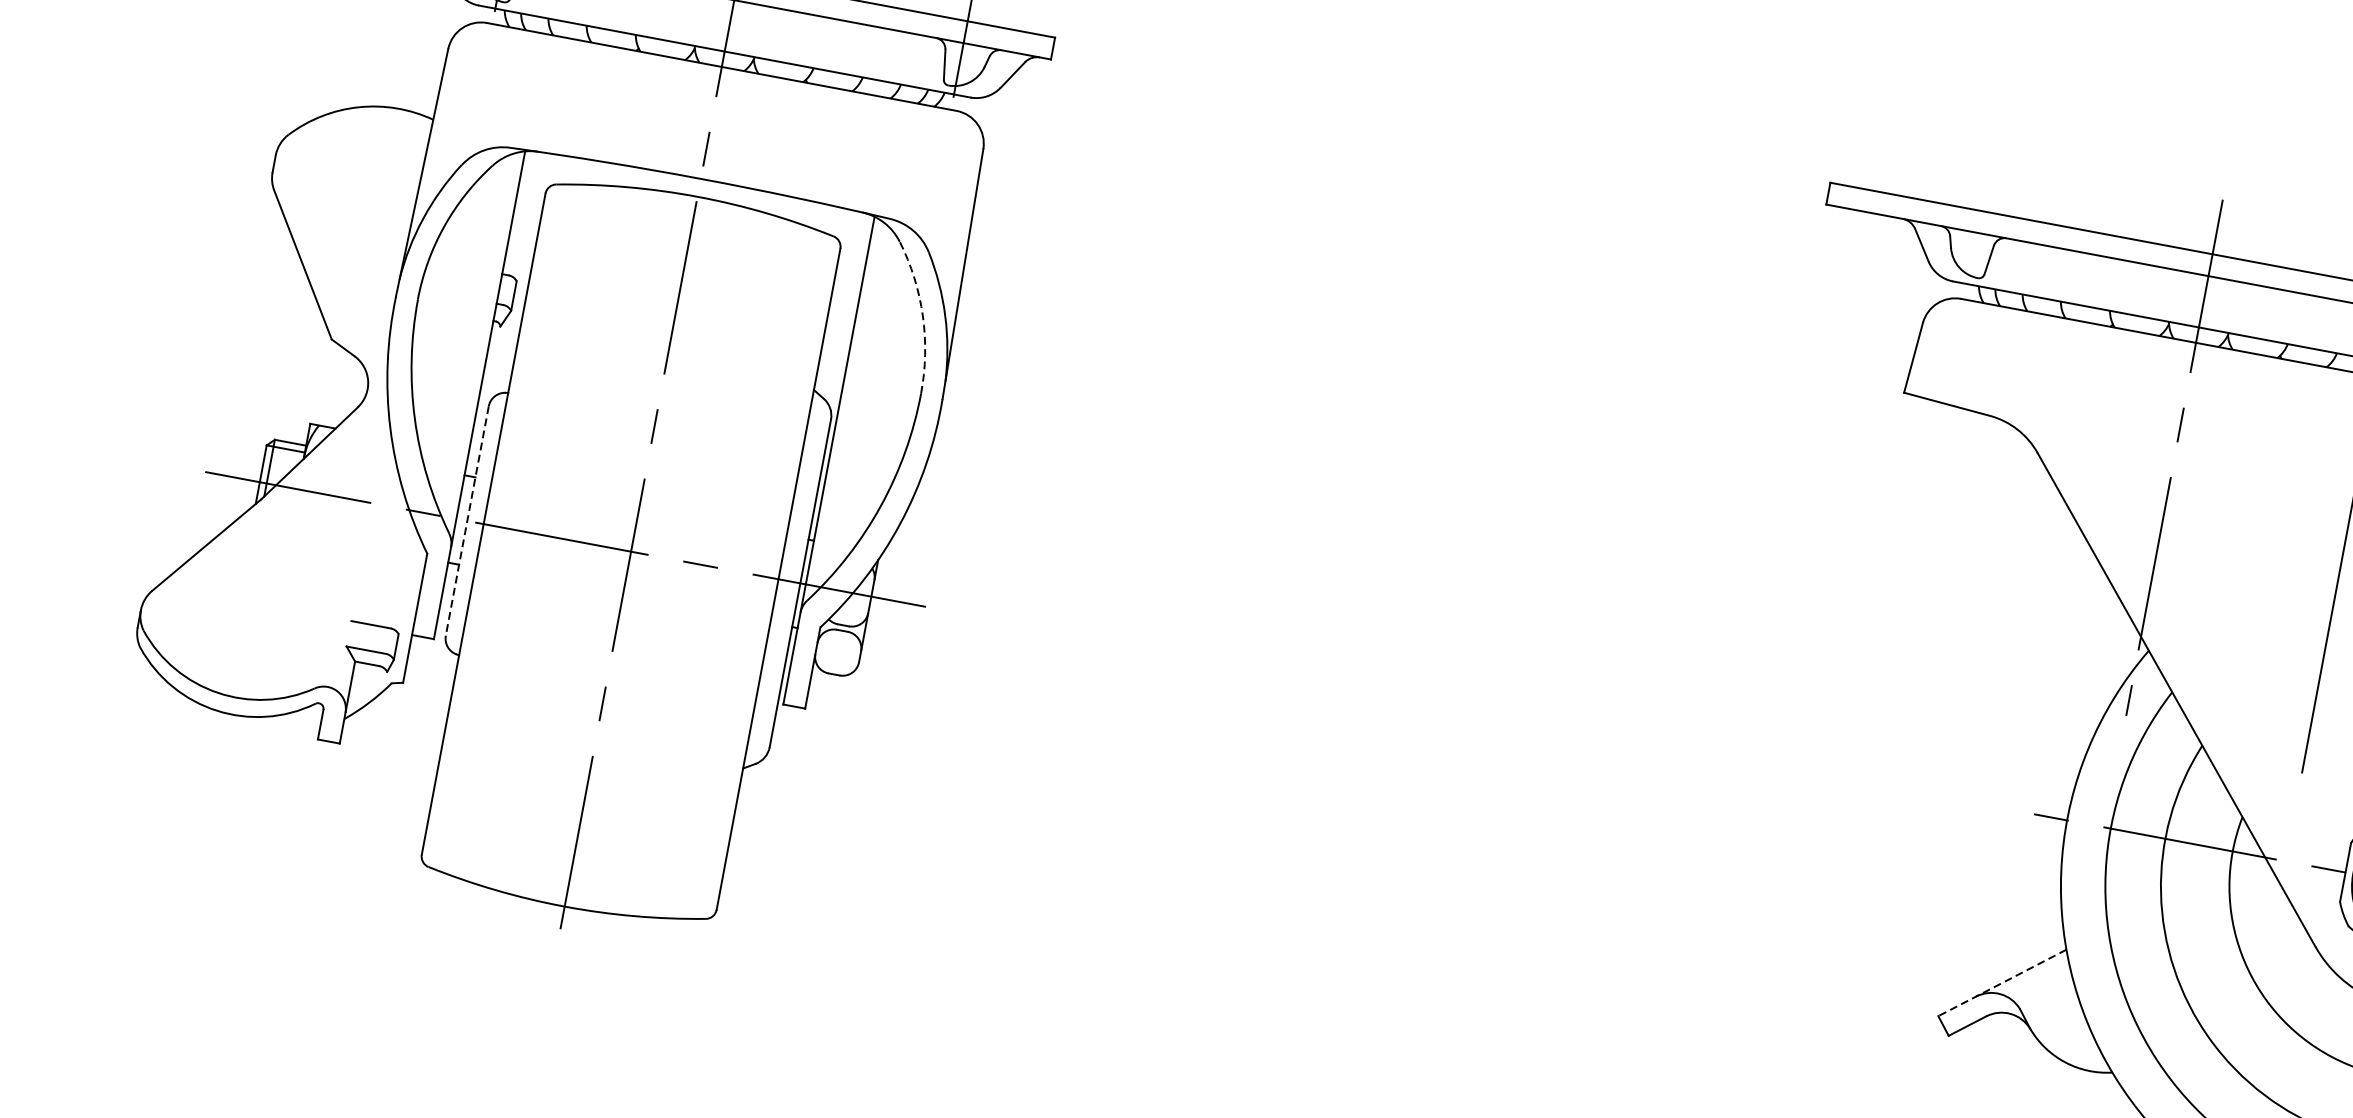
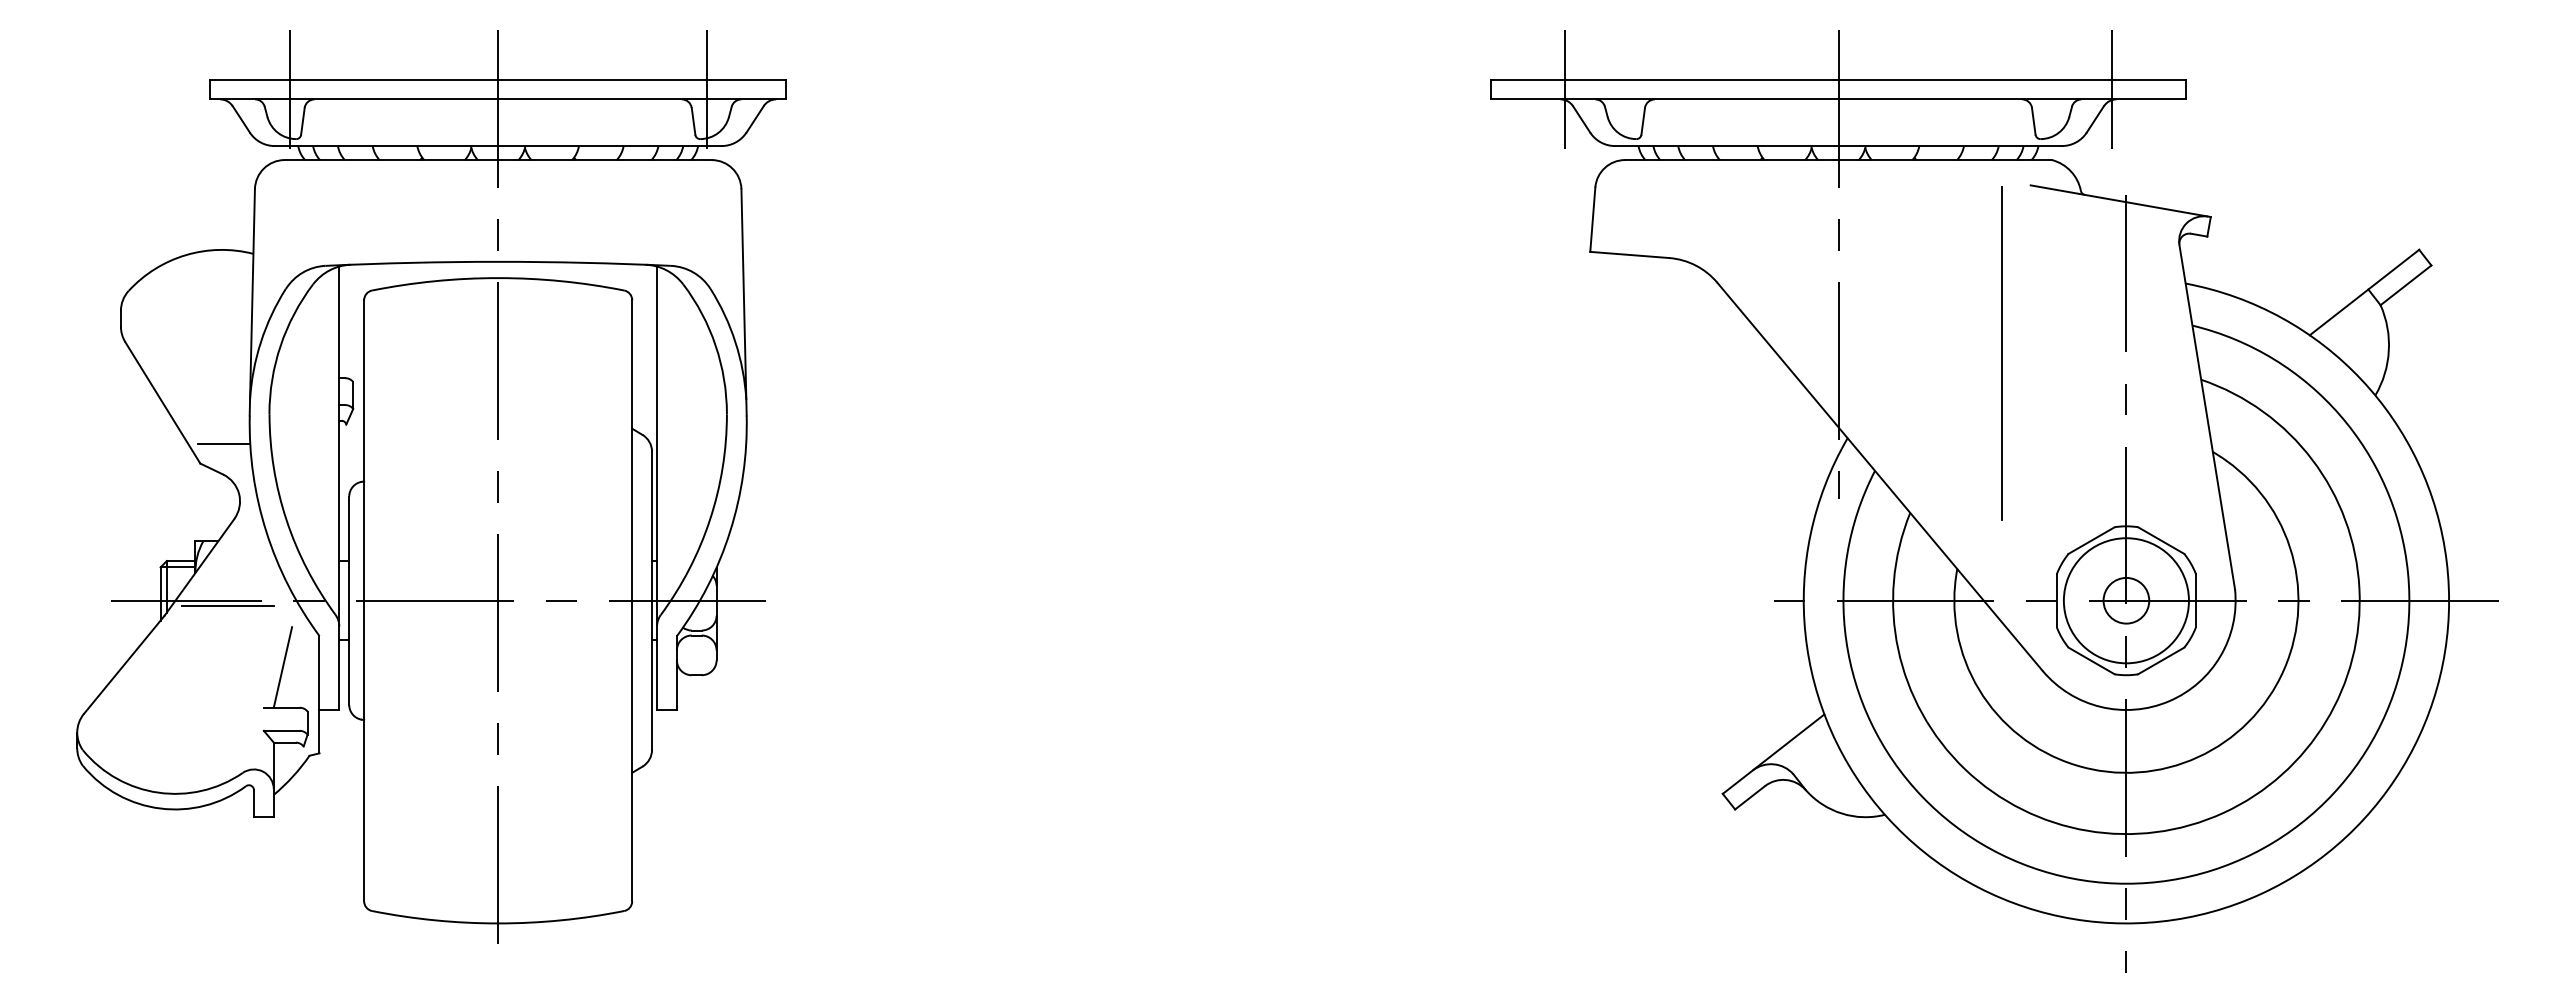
line: (1910, 209) -> (1565, 89), added
arc: (922, 315) -> (715, 345), dashed -> solid
line: (362, 322) -> (224, 443), added
line: (332, 501) -> (227, 605), added
line: (467, 521) -> (349, 601), dashed -> solid
line: (380, 580) -> (282, 667), added
line: (2002, 983) -> (1773, 754), dashed -> solid

